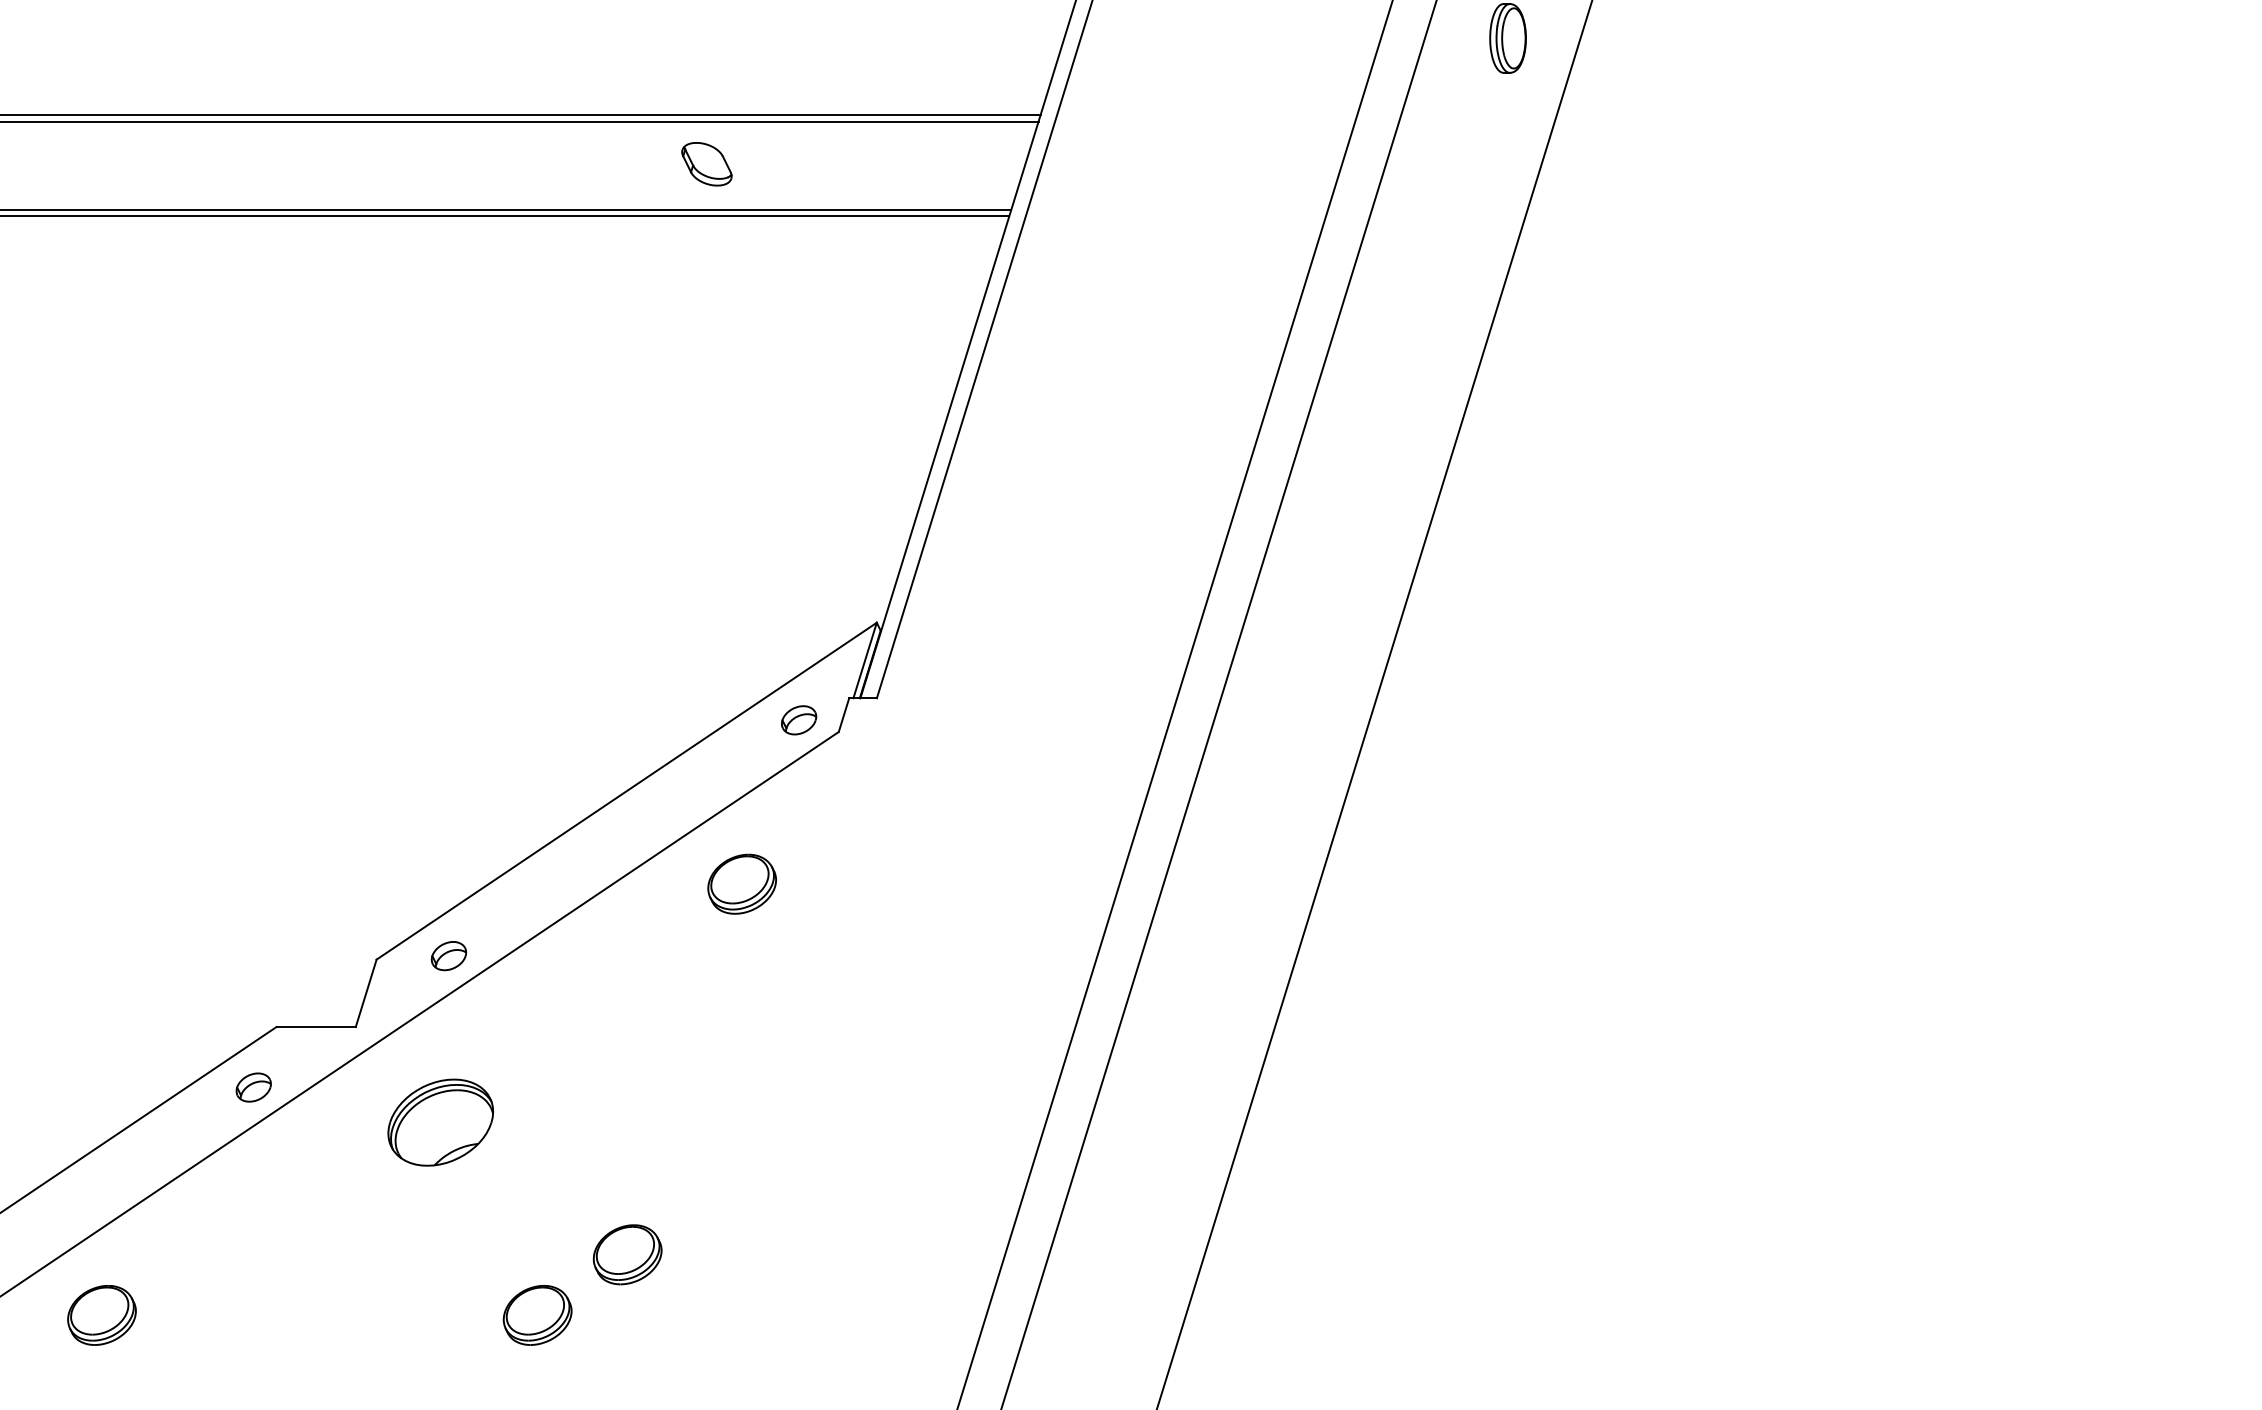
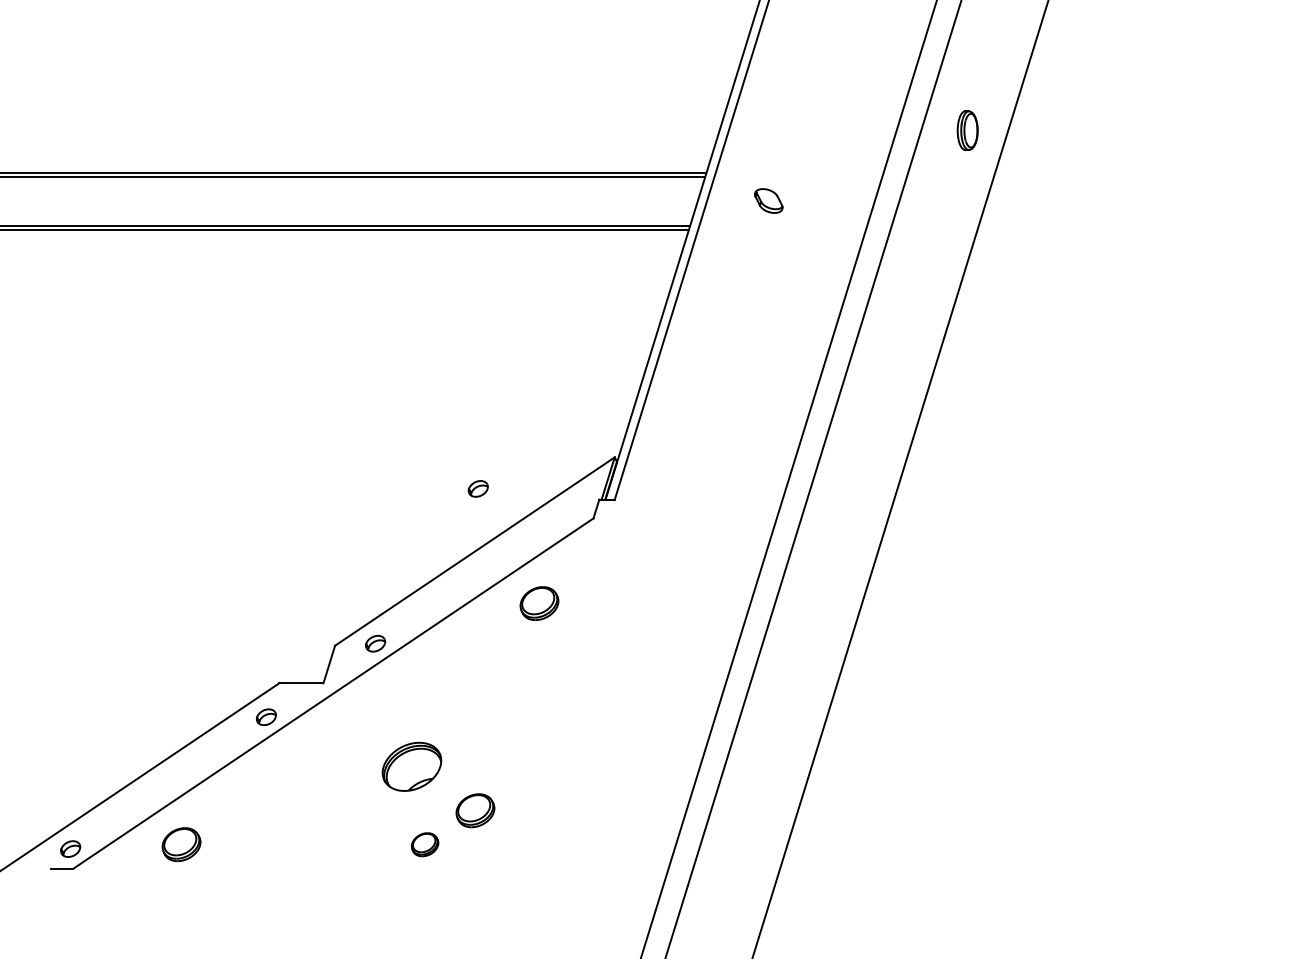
part: (706, 163) -> (768, 200), moved
part: (797, 719) -> (477, 488), moved
part: (439, 1121) -> (411, 766), moved
part: (536, 1315) -> (424, 844), size x0.7

